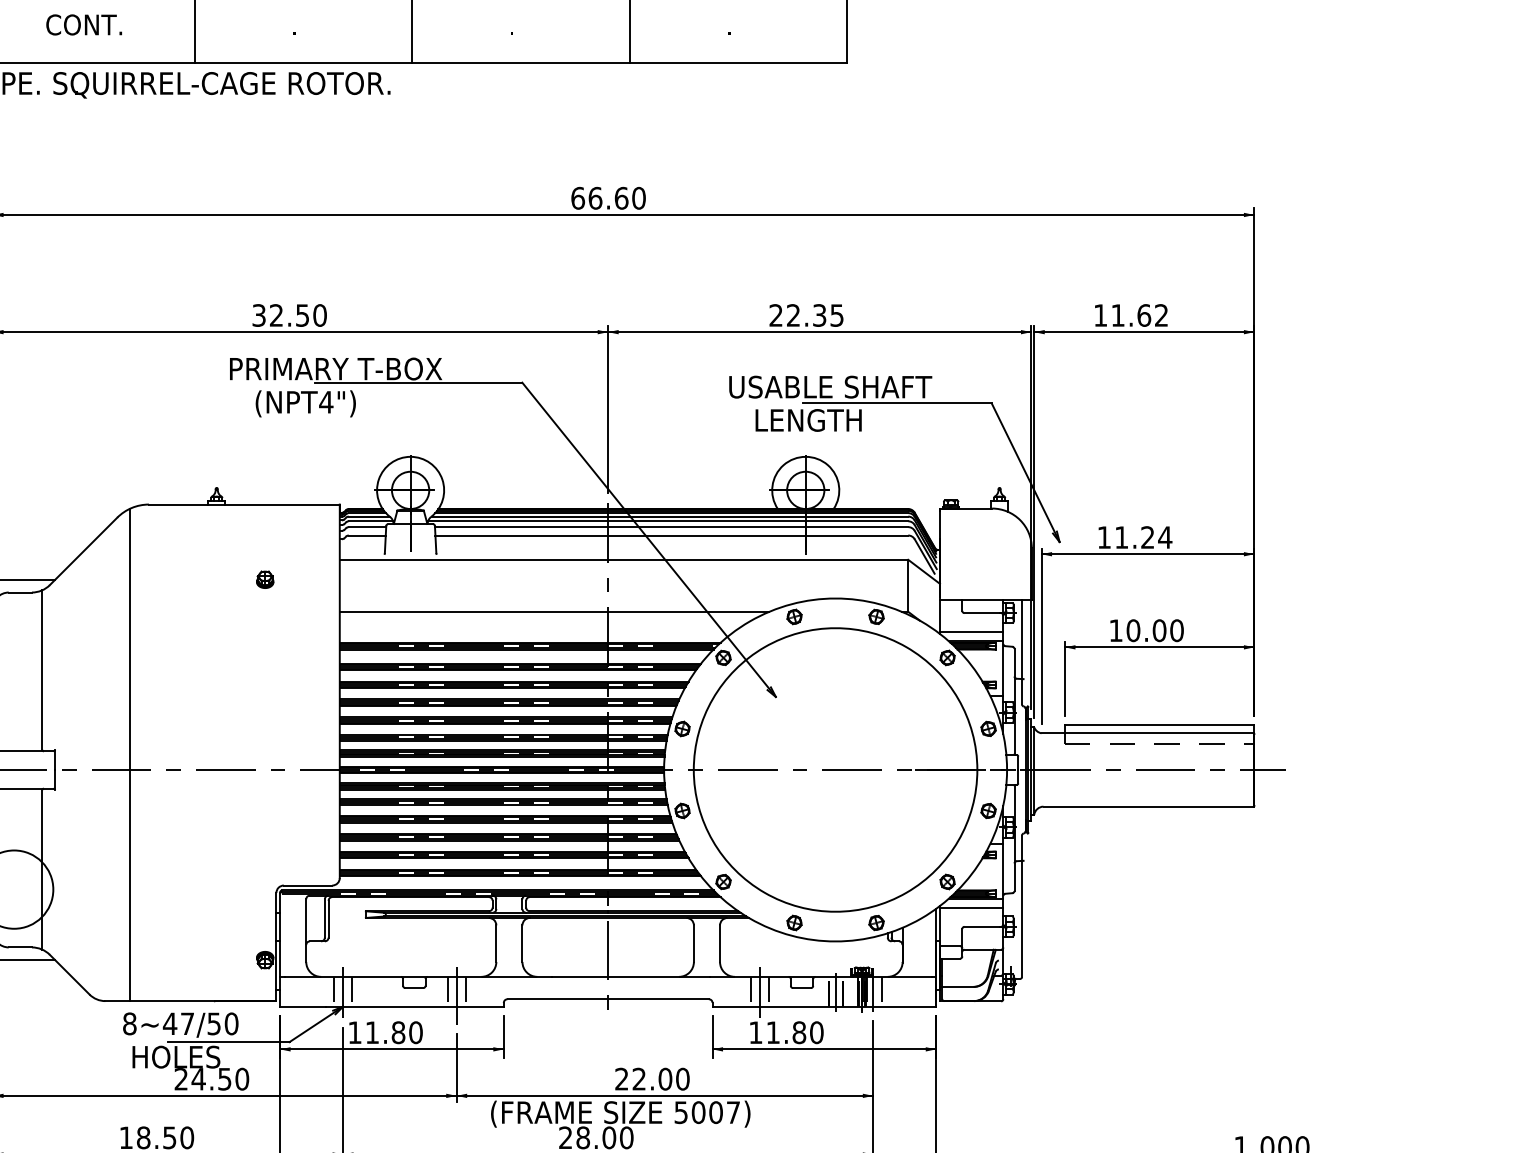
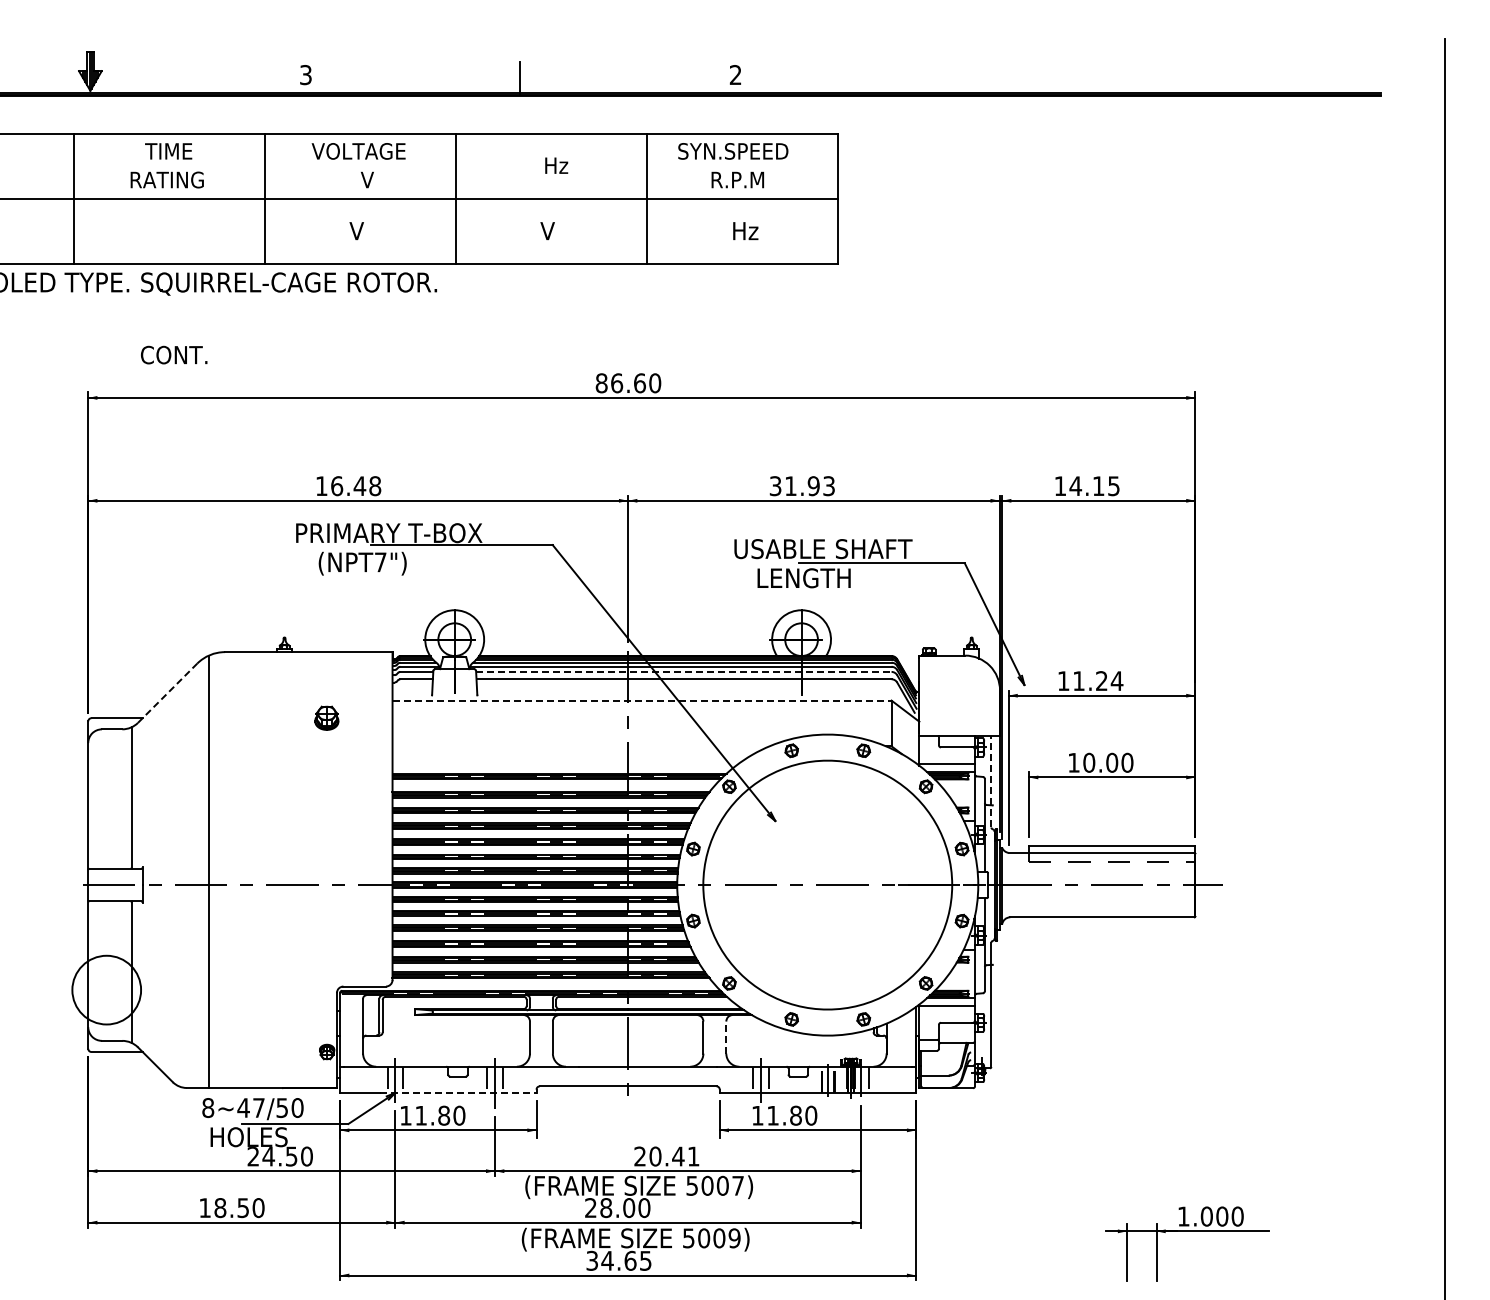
text: (84, 24) -> (174, 354), moved
text: (298, 25) -> (356, 231), . -> V
text: (516, 25) -> (547, 231), . -> V
text: (741, 25) -> (745, 231), . -> Hz
text: (577, 198) -> (601, 383), 66.60 -> 86.60
text: (289, 315) -> (348, 486), 32.50 -> 16.48
text: (805, 315) -> (801, 486), 22.35 -> 31.93
text: (1139, 315) -> (1094, 486), 11.62 -> 14.15
text: (326, 402) -> (380, 562), (NPT4") -> (NPT7")
line: (671, 526) -> (683, 671), solid -> dashed
line: (83, 551) -> (167, 693), solid -> dashed
line: (624, 559) -> (642, 700), solid -> dashed
part: (265, 579) -> (327, 717), size x1.6
line: (553, 612) -> (580, 746), removed
line: (1022, 651) -> (991, 781), solid -> dashed
line: (720, 943) -> (726, 1037), solid -> dashed
line: (414, 1006) -> (458, 1092), solid -> dashed
text: (660, 1079) -> (674, 1156), 22.00 -> 20.41

